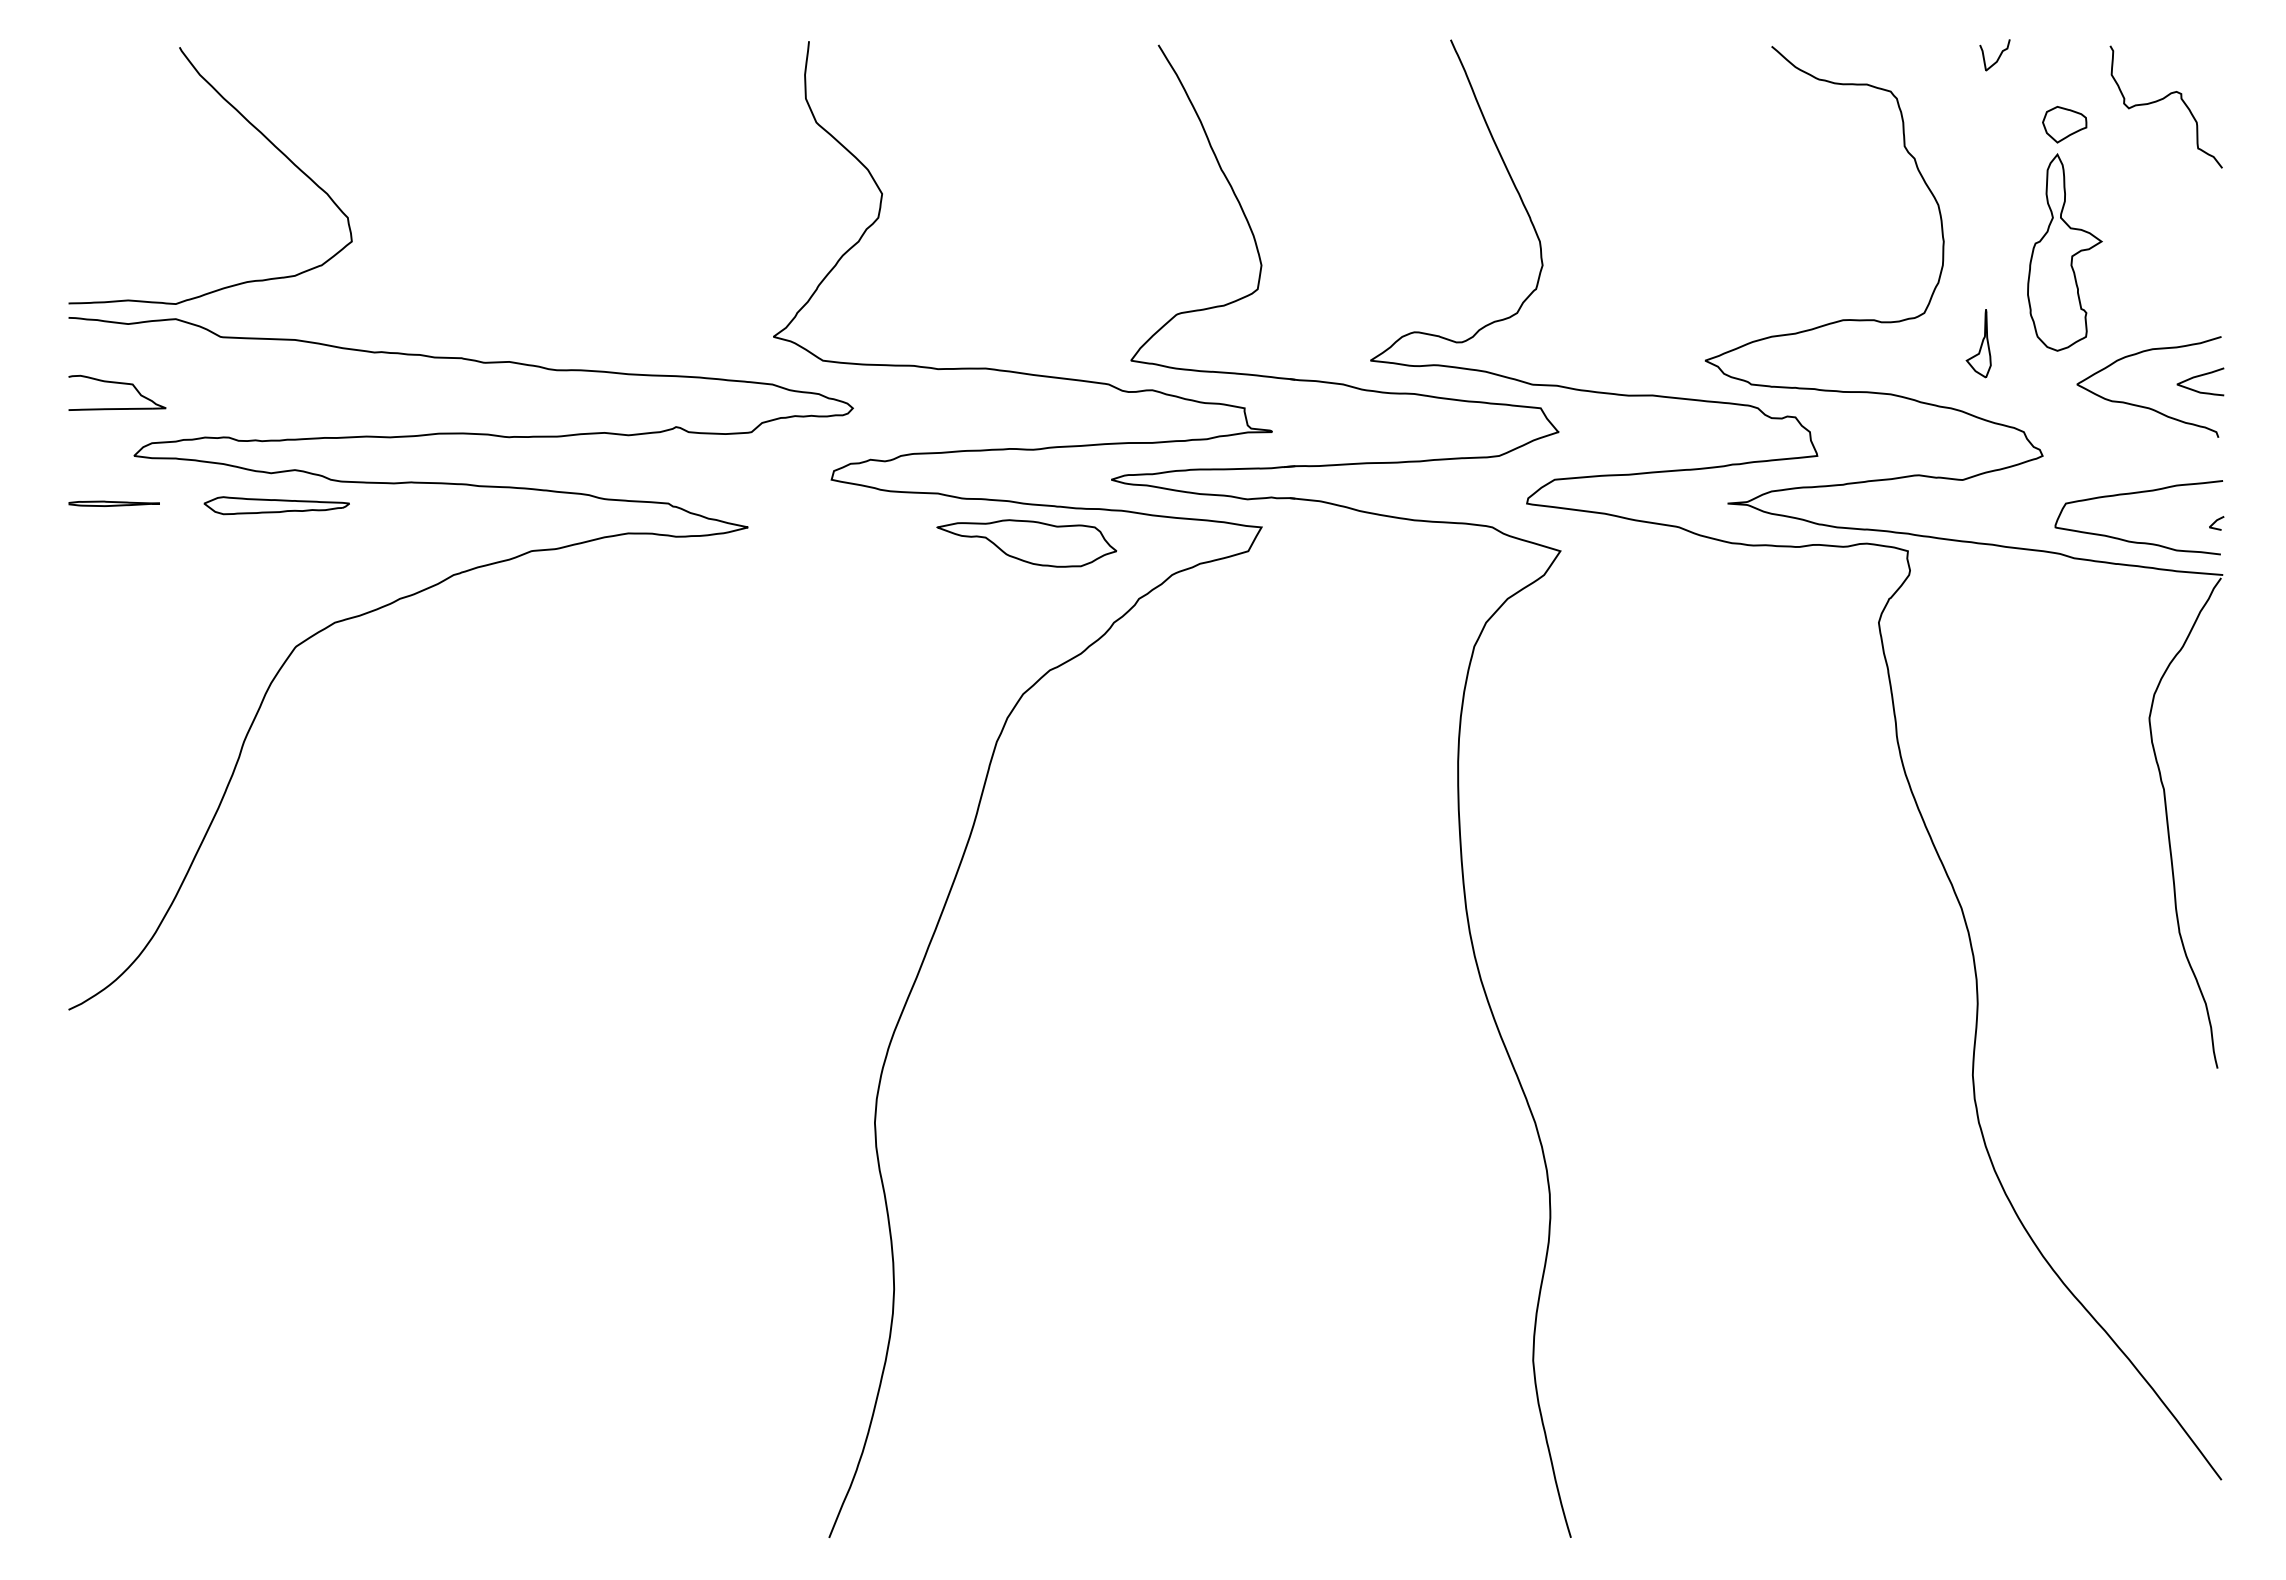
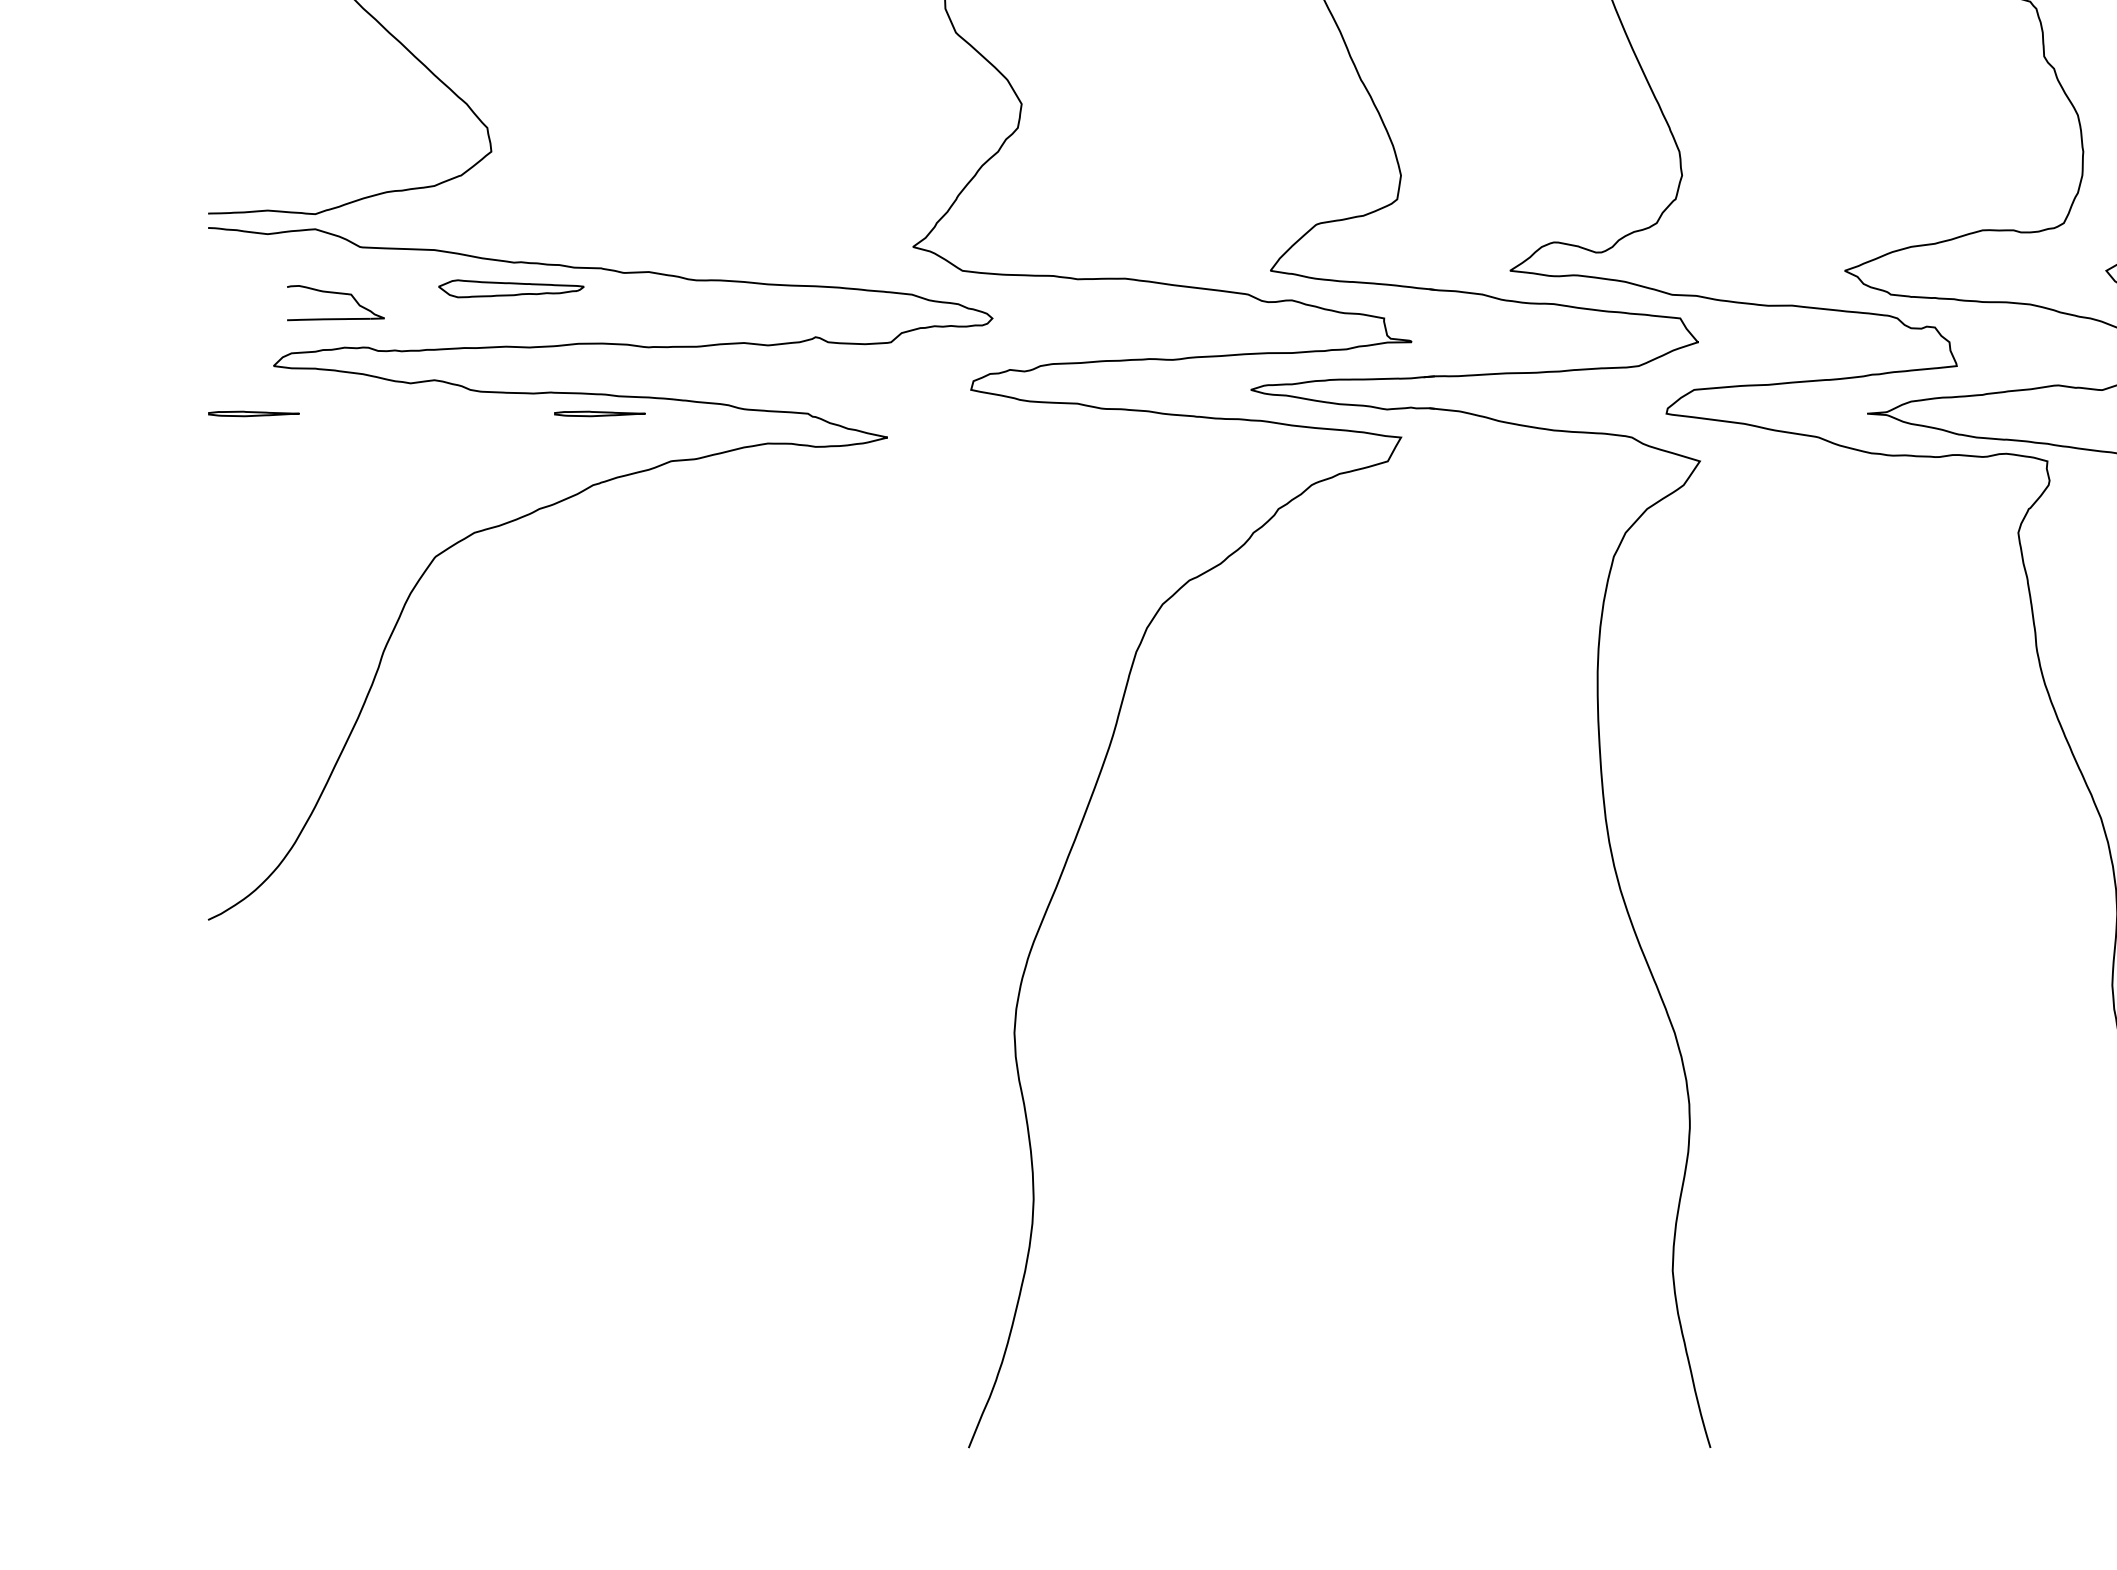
part: (121, 384) -> (340, 294), moved
part: (459, 503) -> (599, 413), added
part: (276, 505) -> (511, 288), moved
part: (1026, 543) -> (1166, 453), removed

